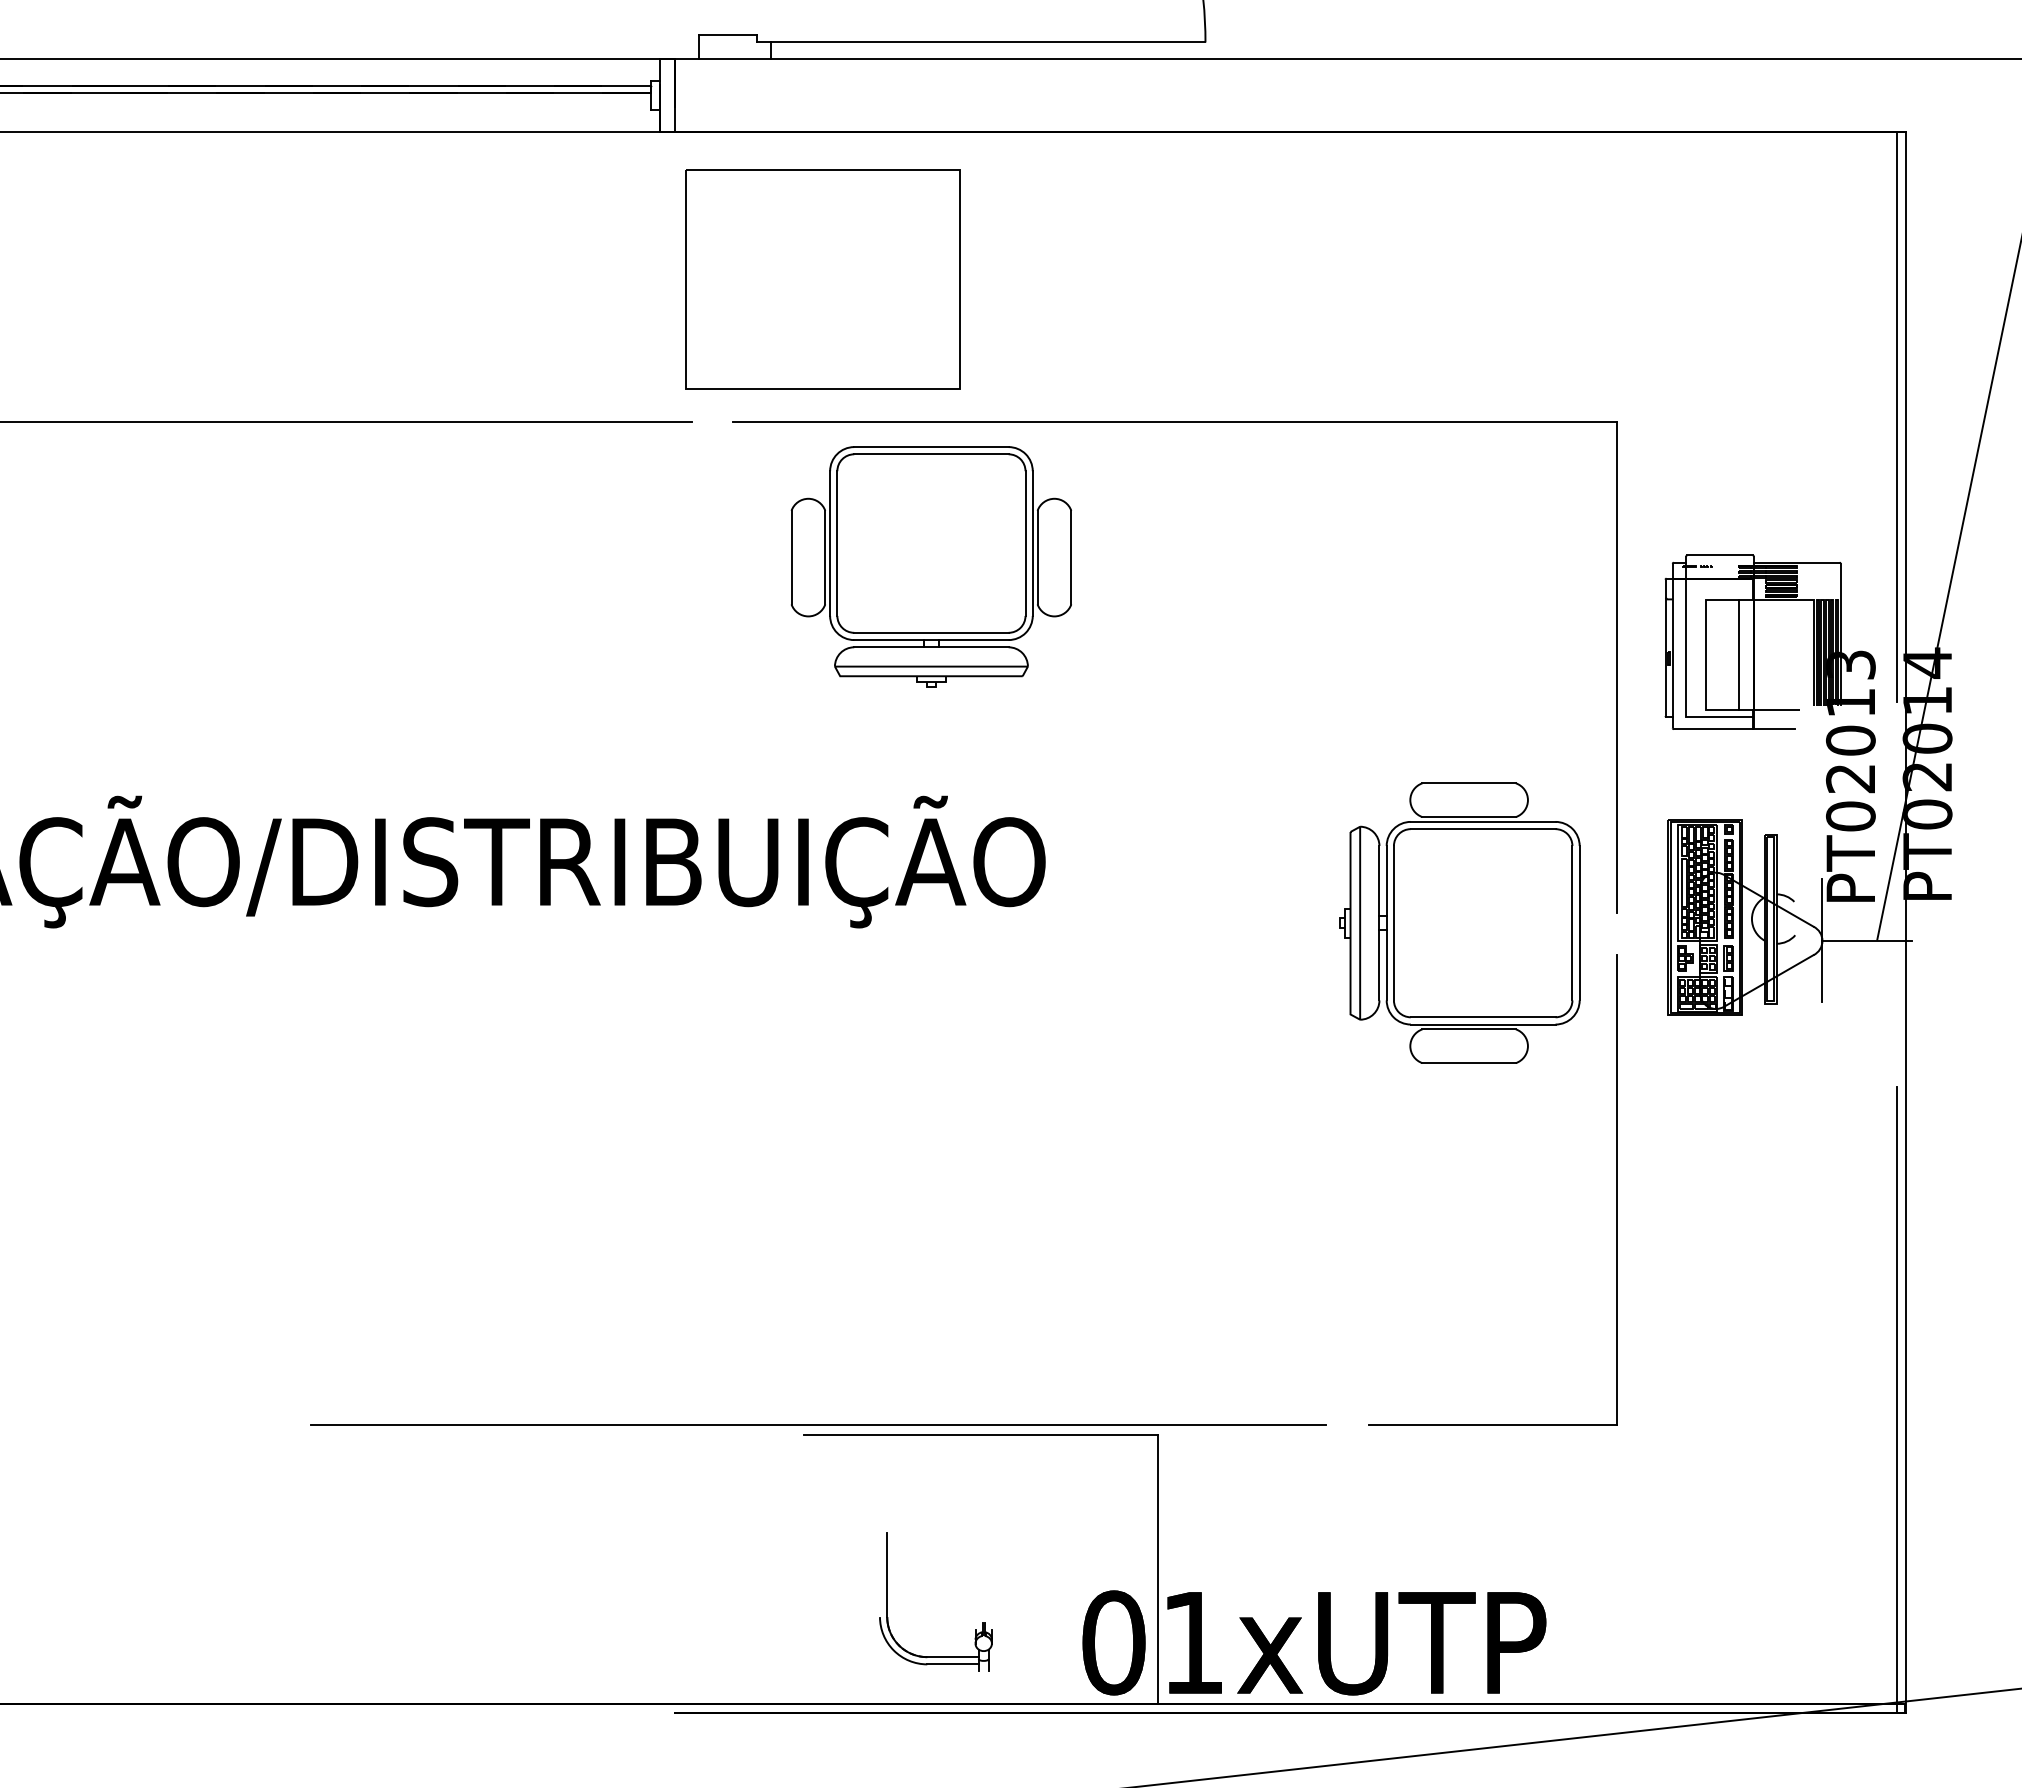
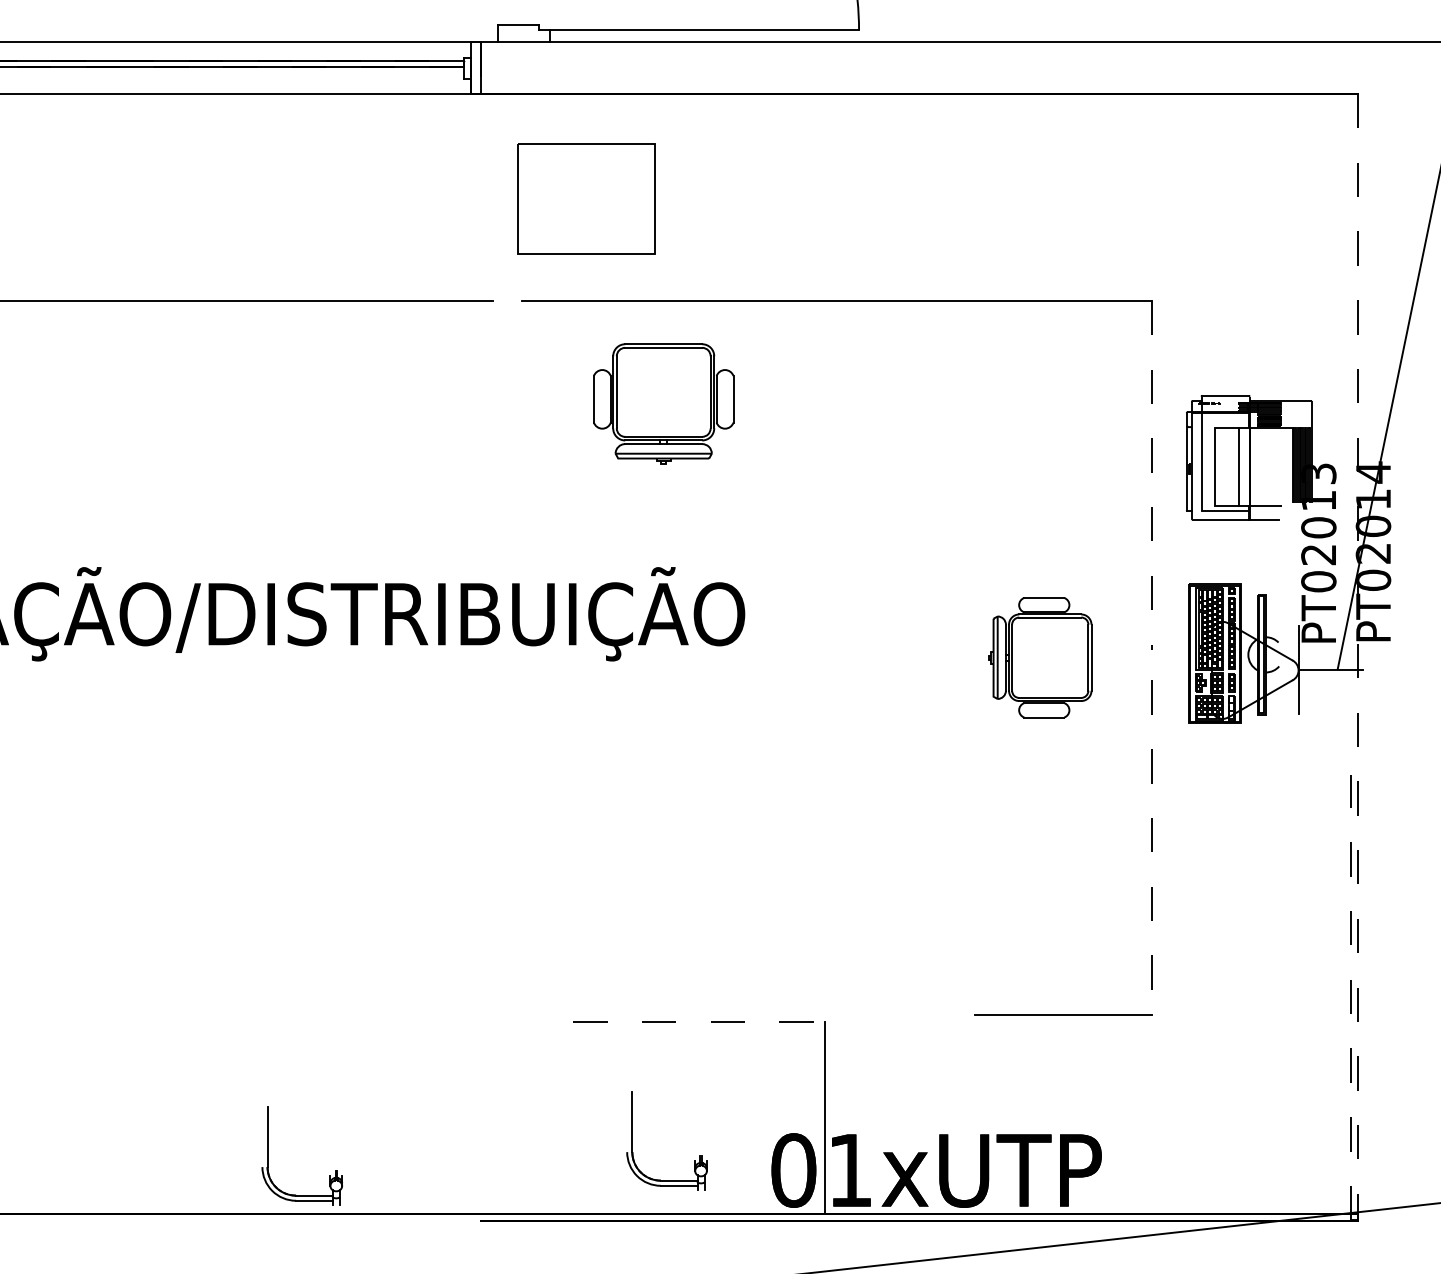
part: (822, 279) -> (586, 199), size x0.7
line: (1896, 417) -> (1351, 297), removed
part: (930, 566) -> (663, 403), size x0.7
line: (1616, 667) -> (1151, 475), solid -> dashed
part: (1459, 922) -> (1040, 657), size x0.6
line: (1905, 922) -> (1357, 657), solid -> dashed
line: (1616, 1190) -> (1151, 848), solid -> dashed
line: (1896, 1400) -> (1351, 997), solid -> dashed
line: (818, 1425) -> (583, 1015), removed
line: (980, 1434) -> (698, 1022), solid -> dashed
part: (375, 1622) -> (267, 1155), added

